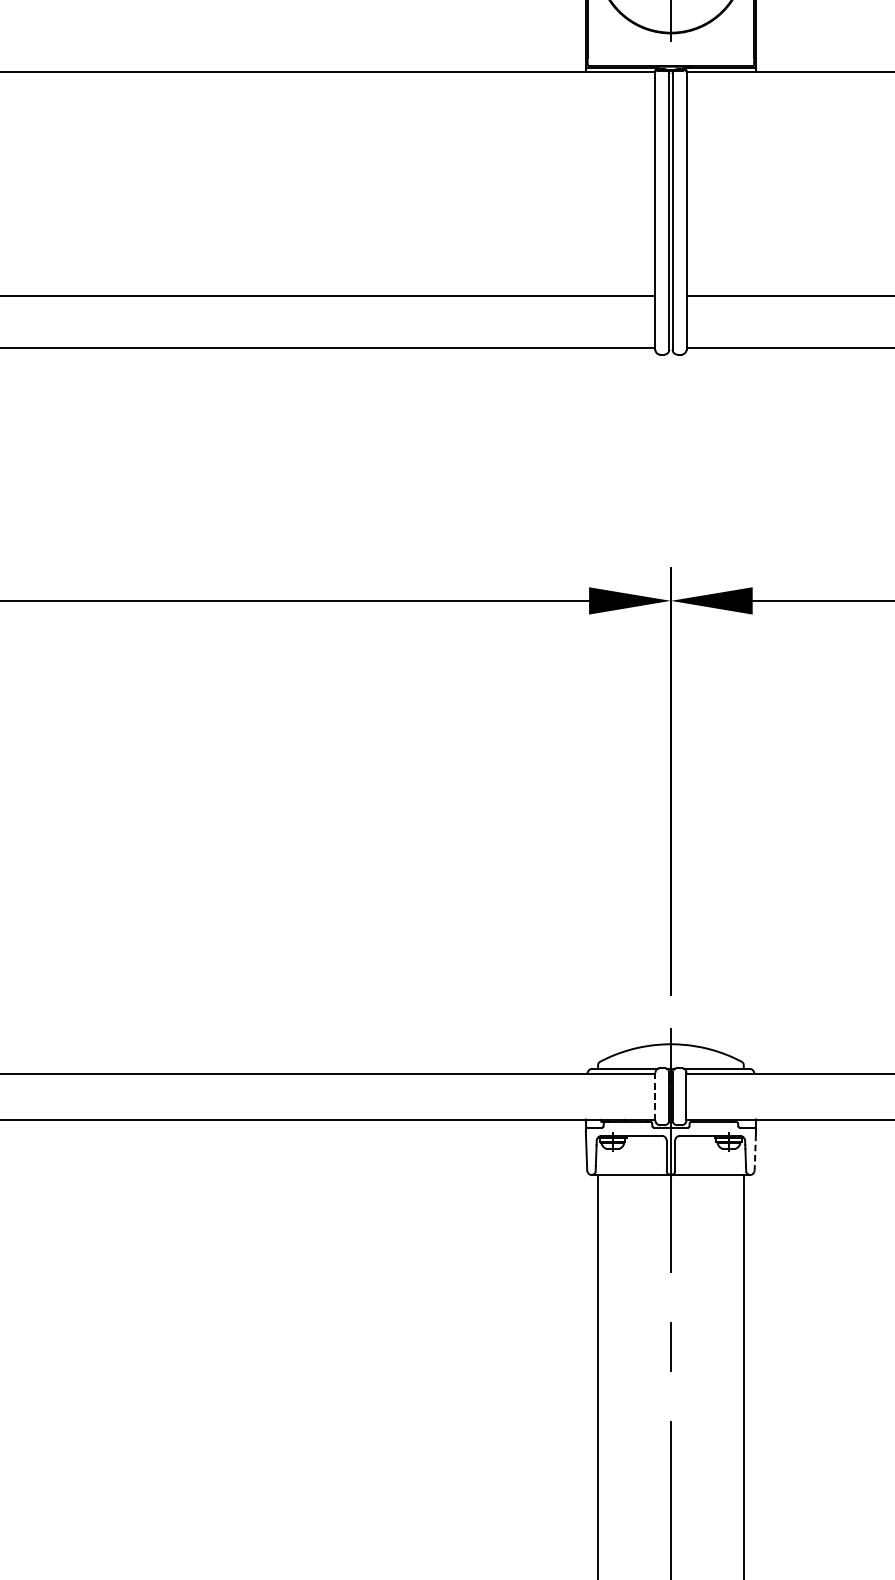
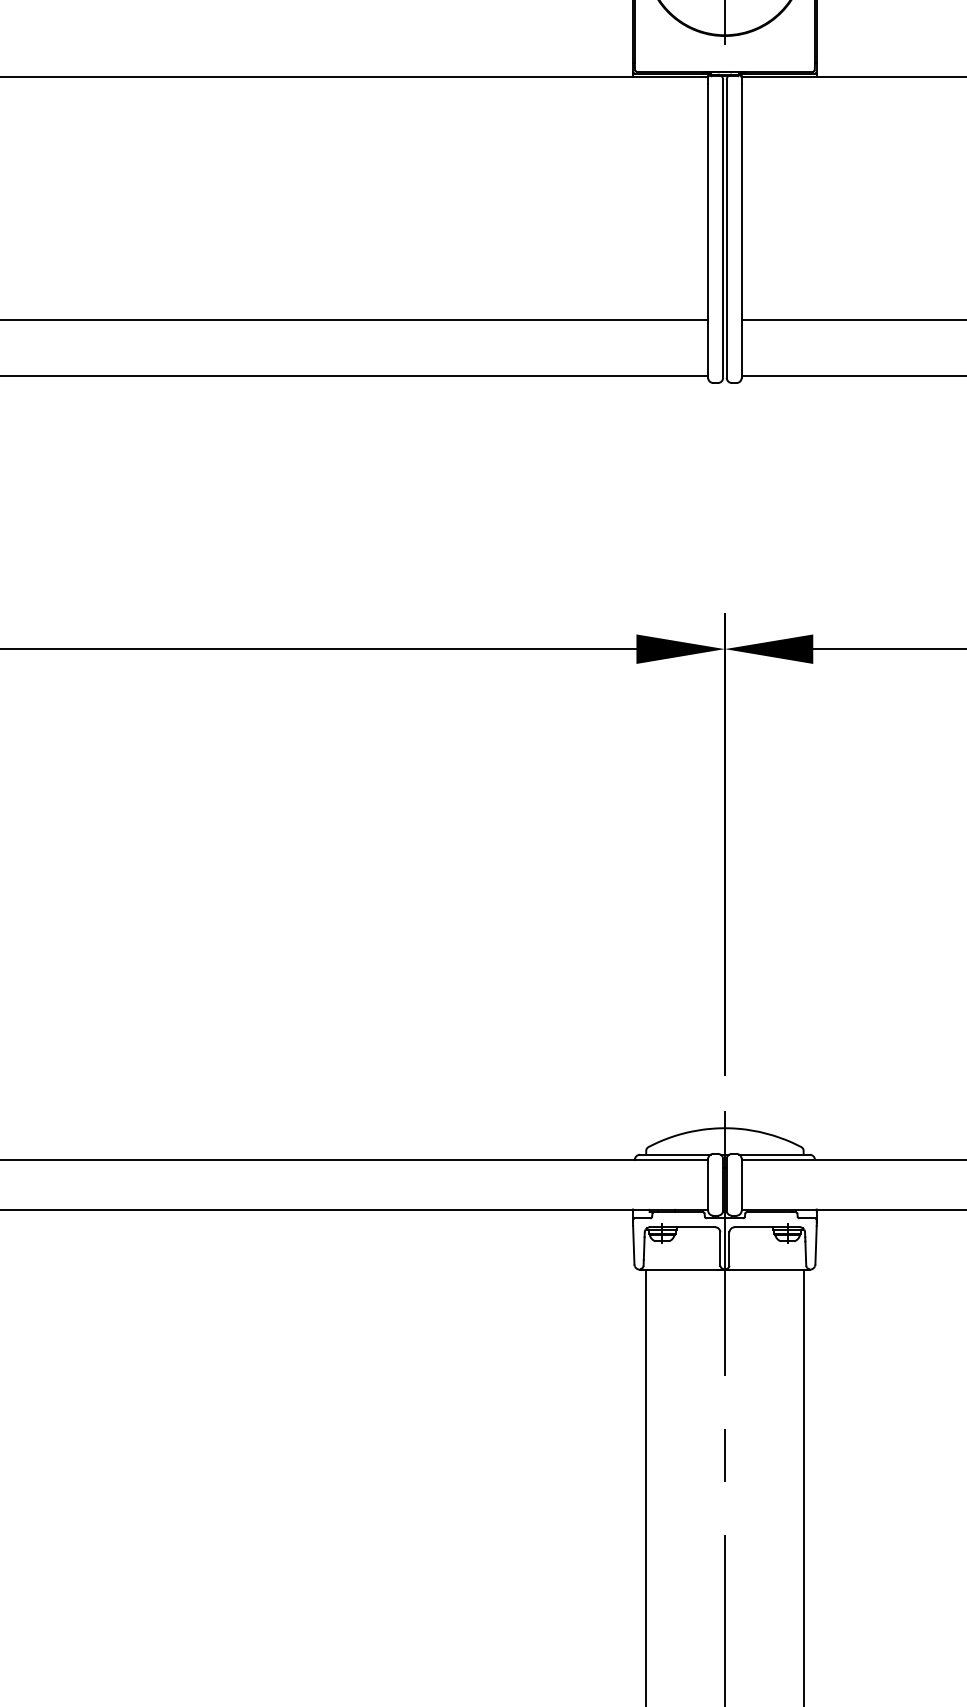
line: (655, 1096) -> (708, 1184), dashed -> solid
line: (755, 1152) -> (816, 1245), dashed -> solid

